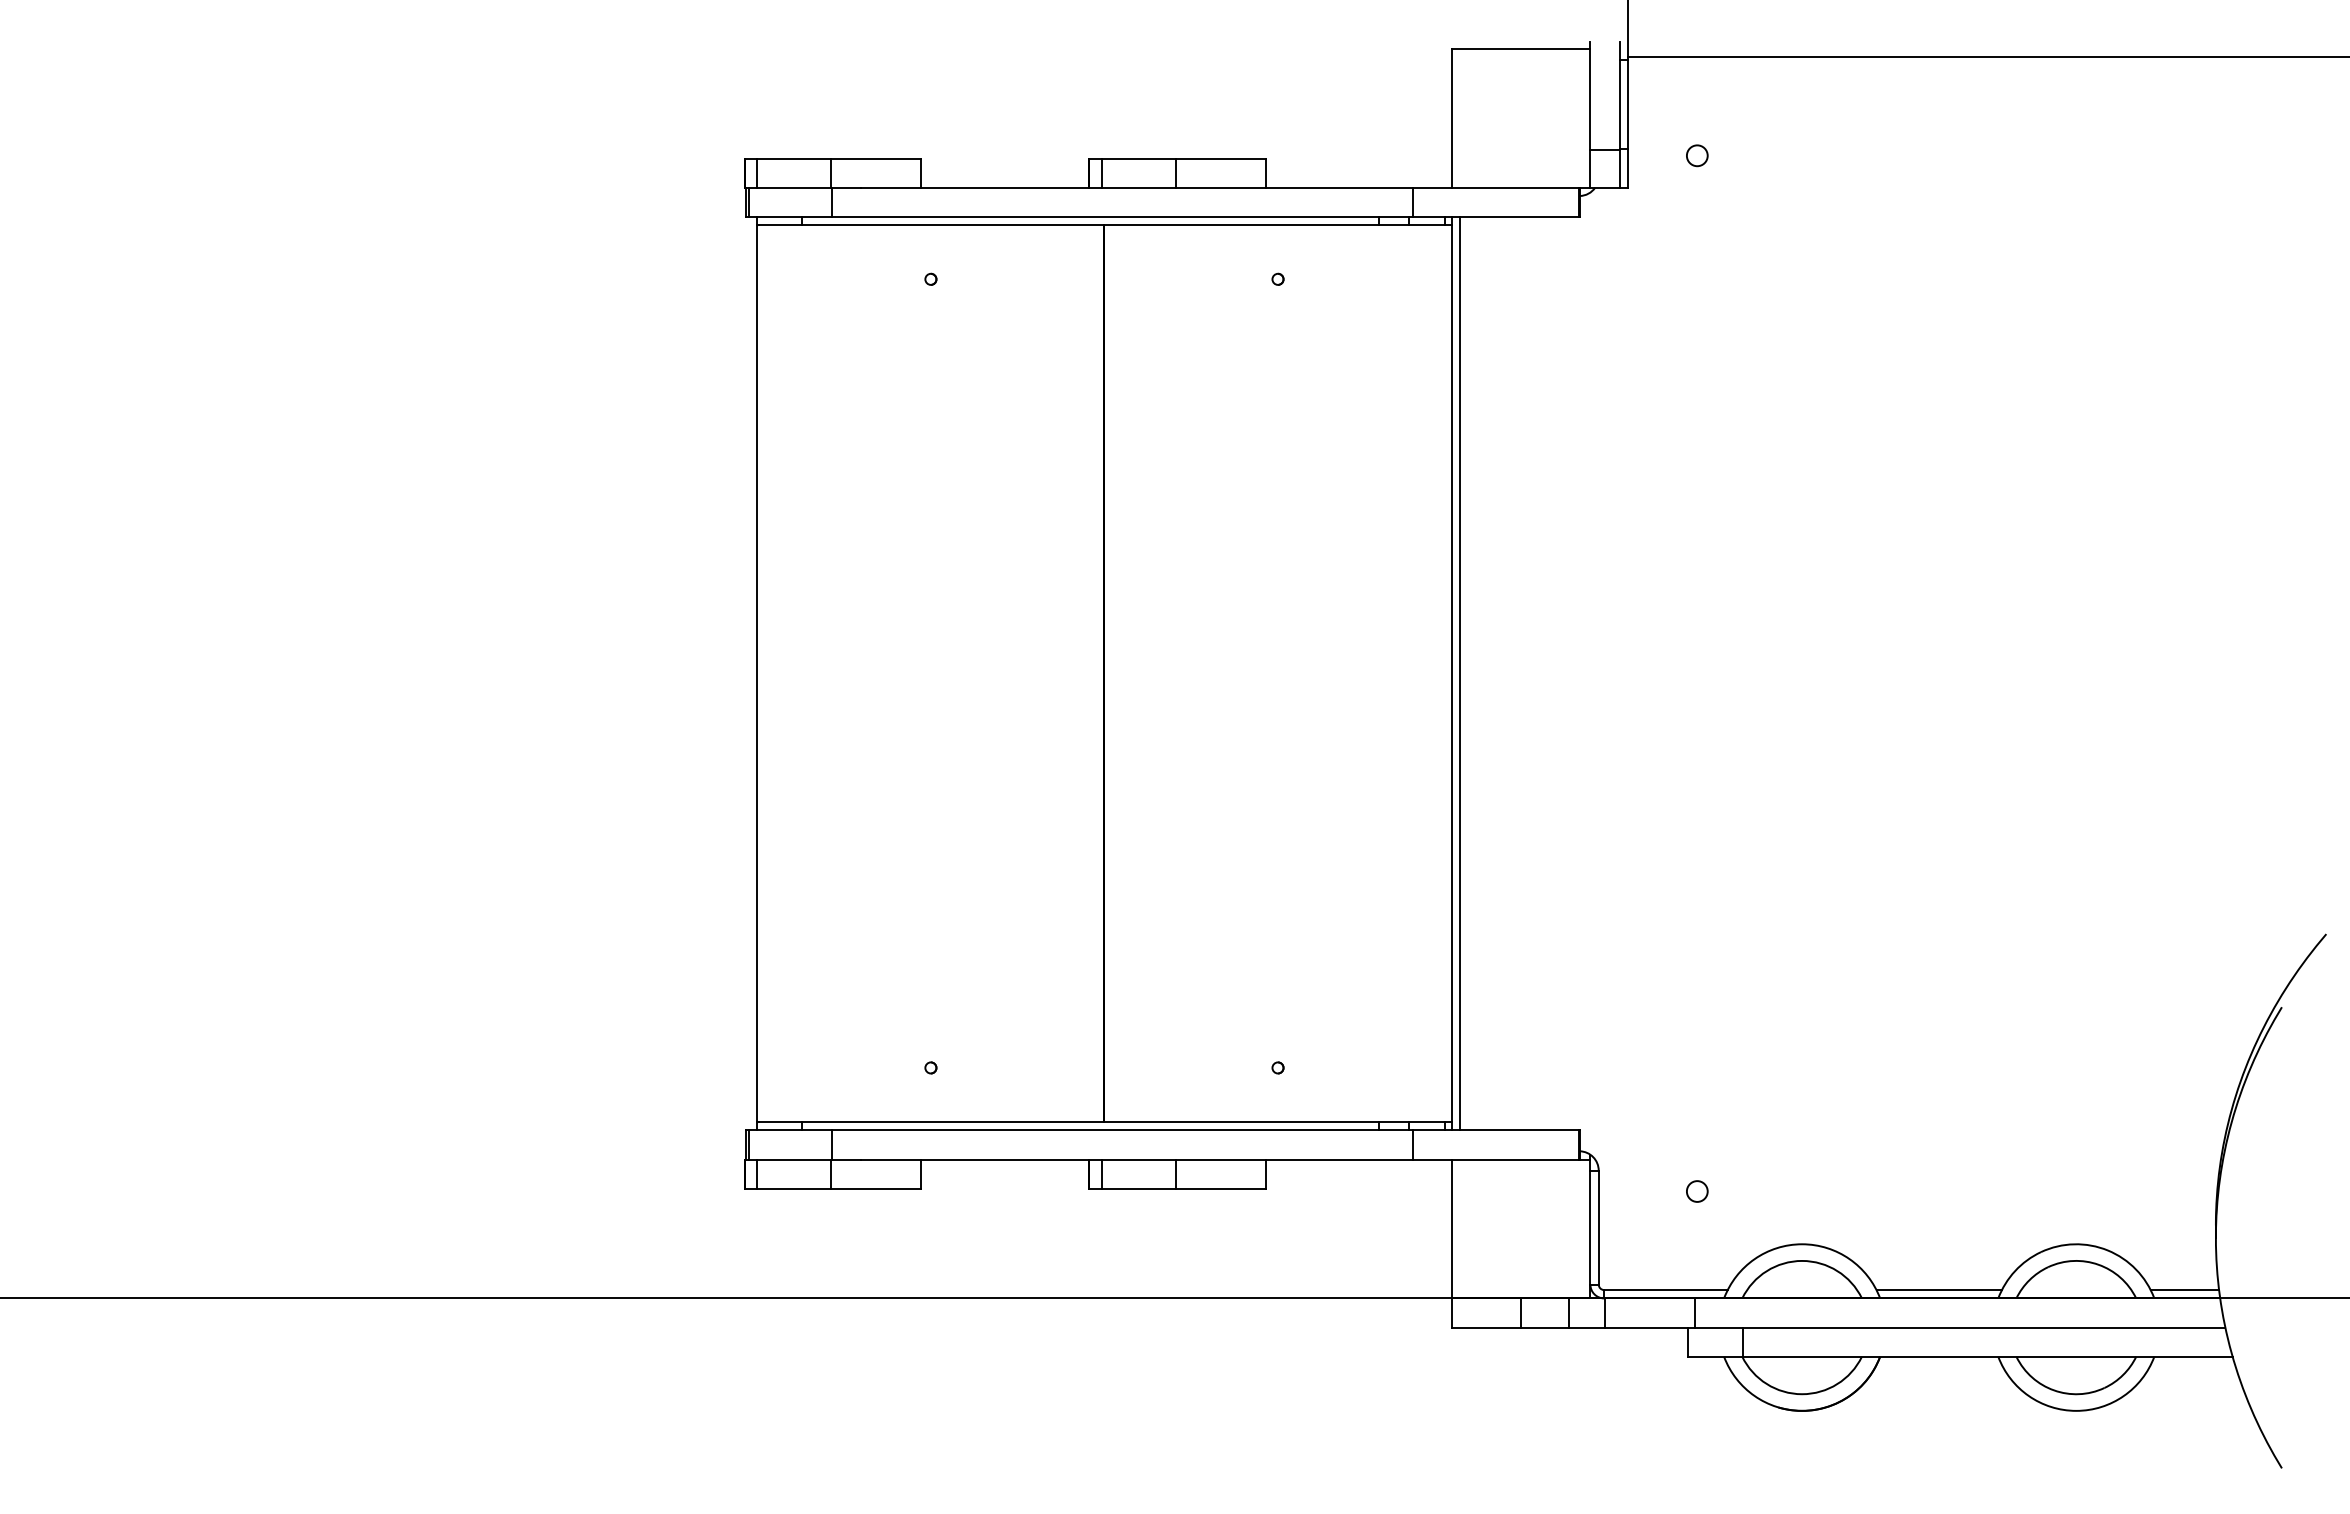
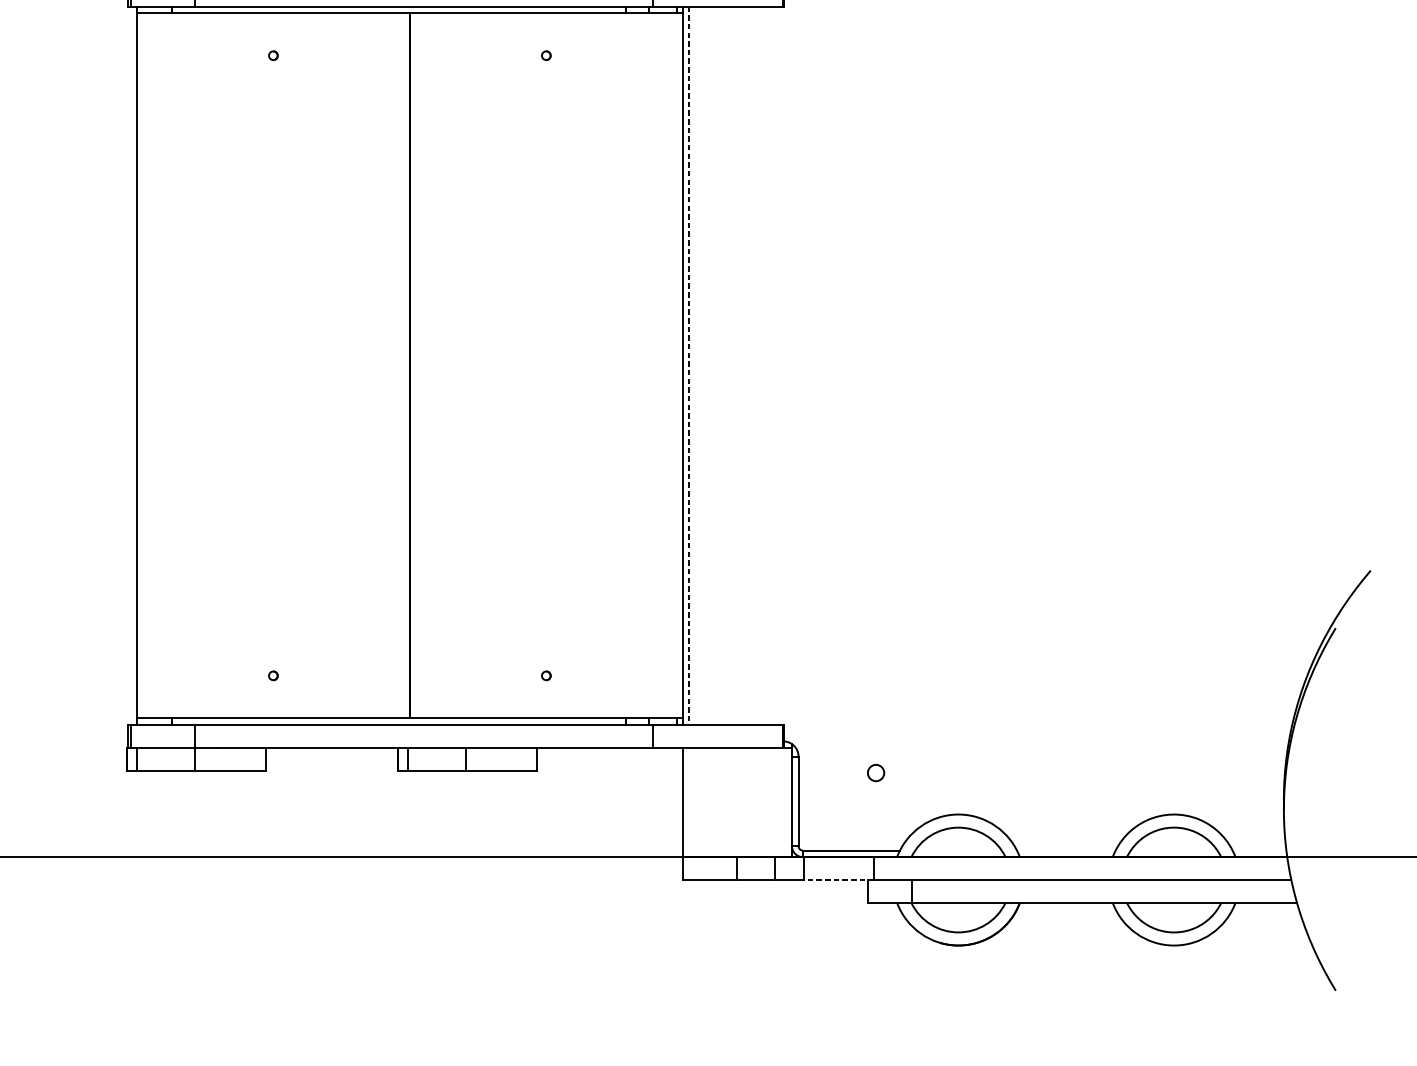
line: (1459, 673) -> (689, 365), solid -> dashed
line: (1938, 1290) -> (1065, 850), removed
line: (2184, 1290) -> (1259, 850), removed
line: (1649, 1327) -> (838, 879), solid -> dashed

